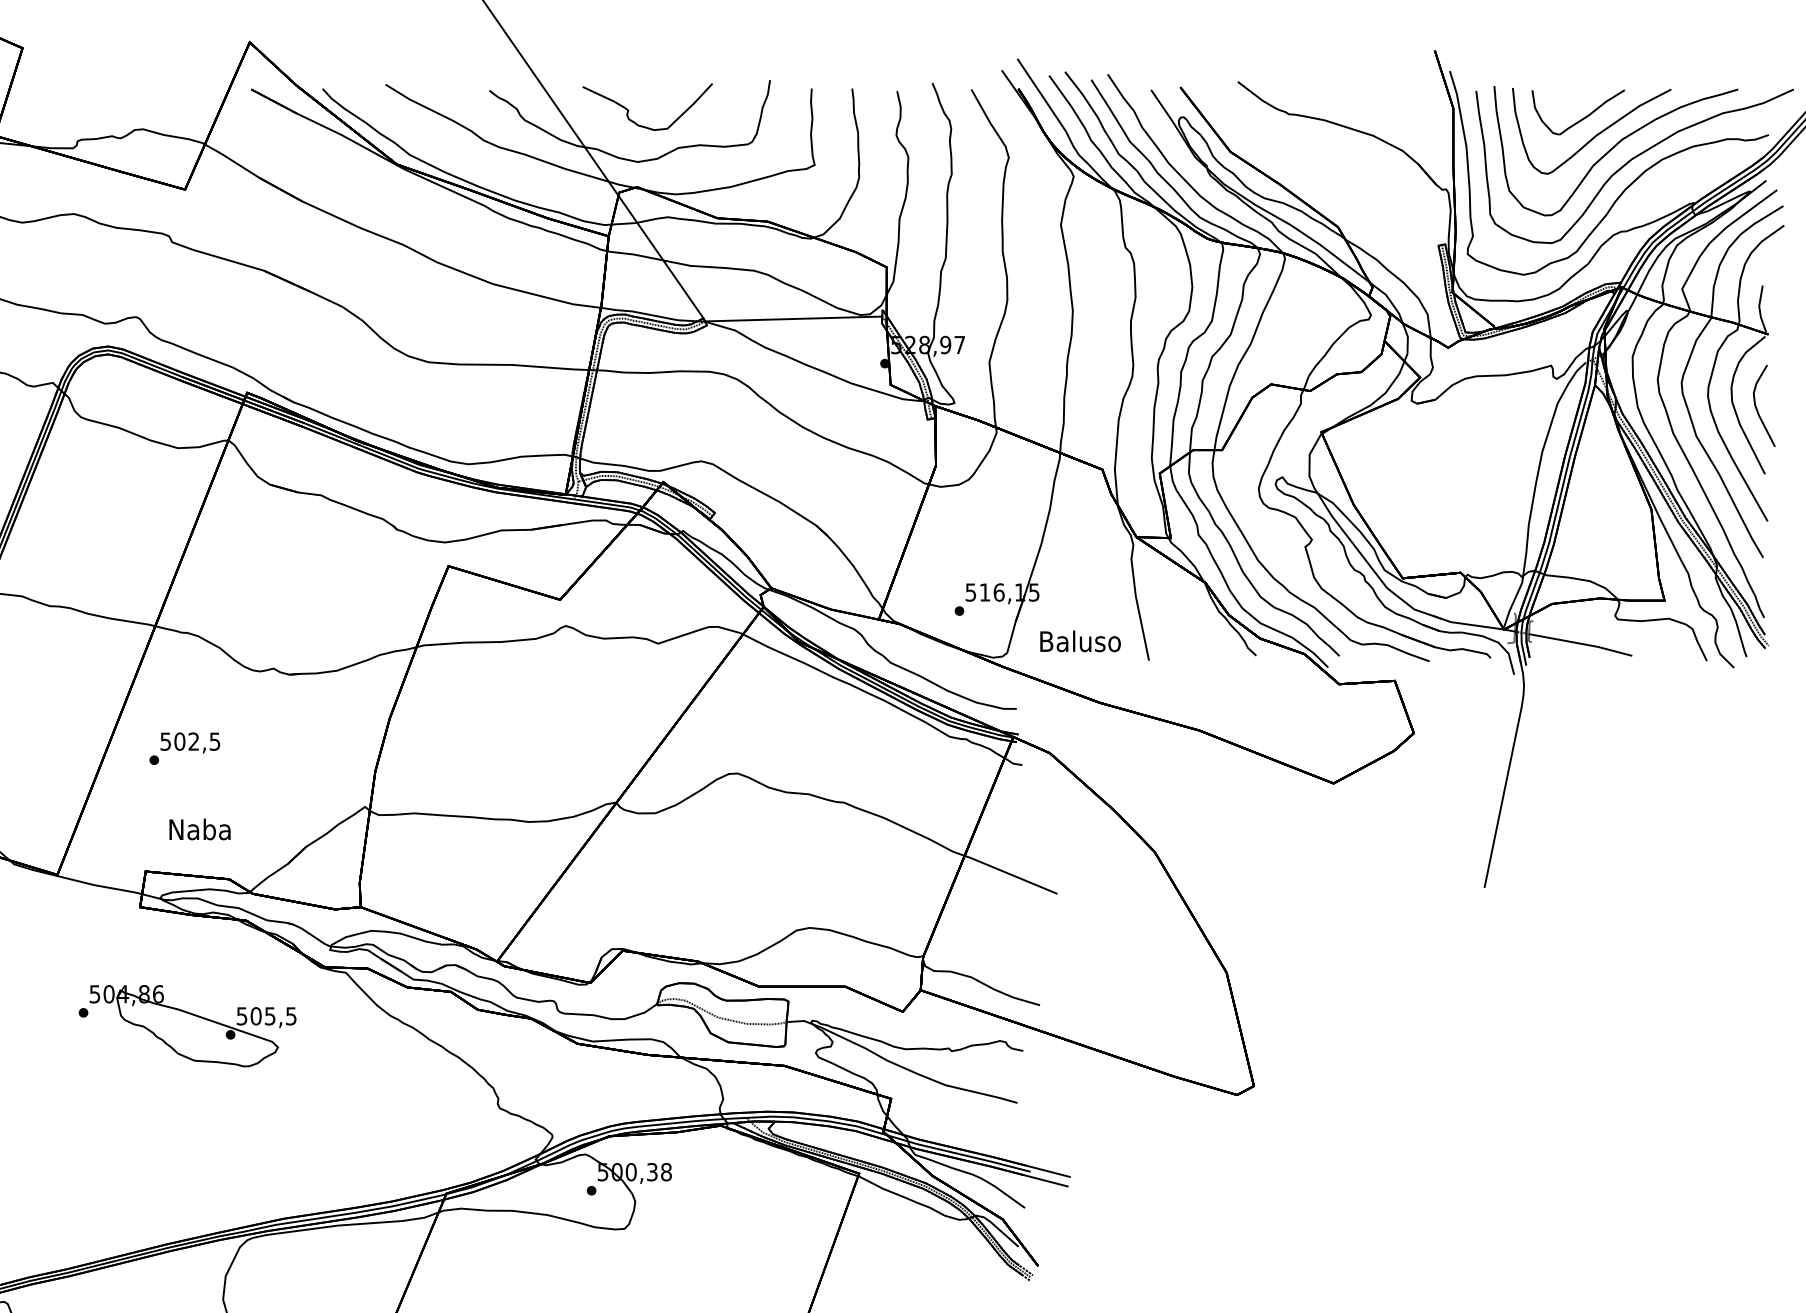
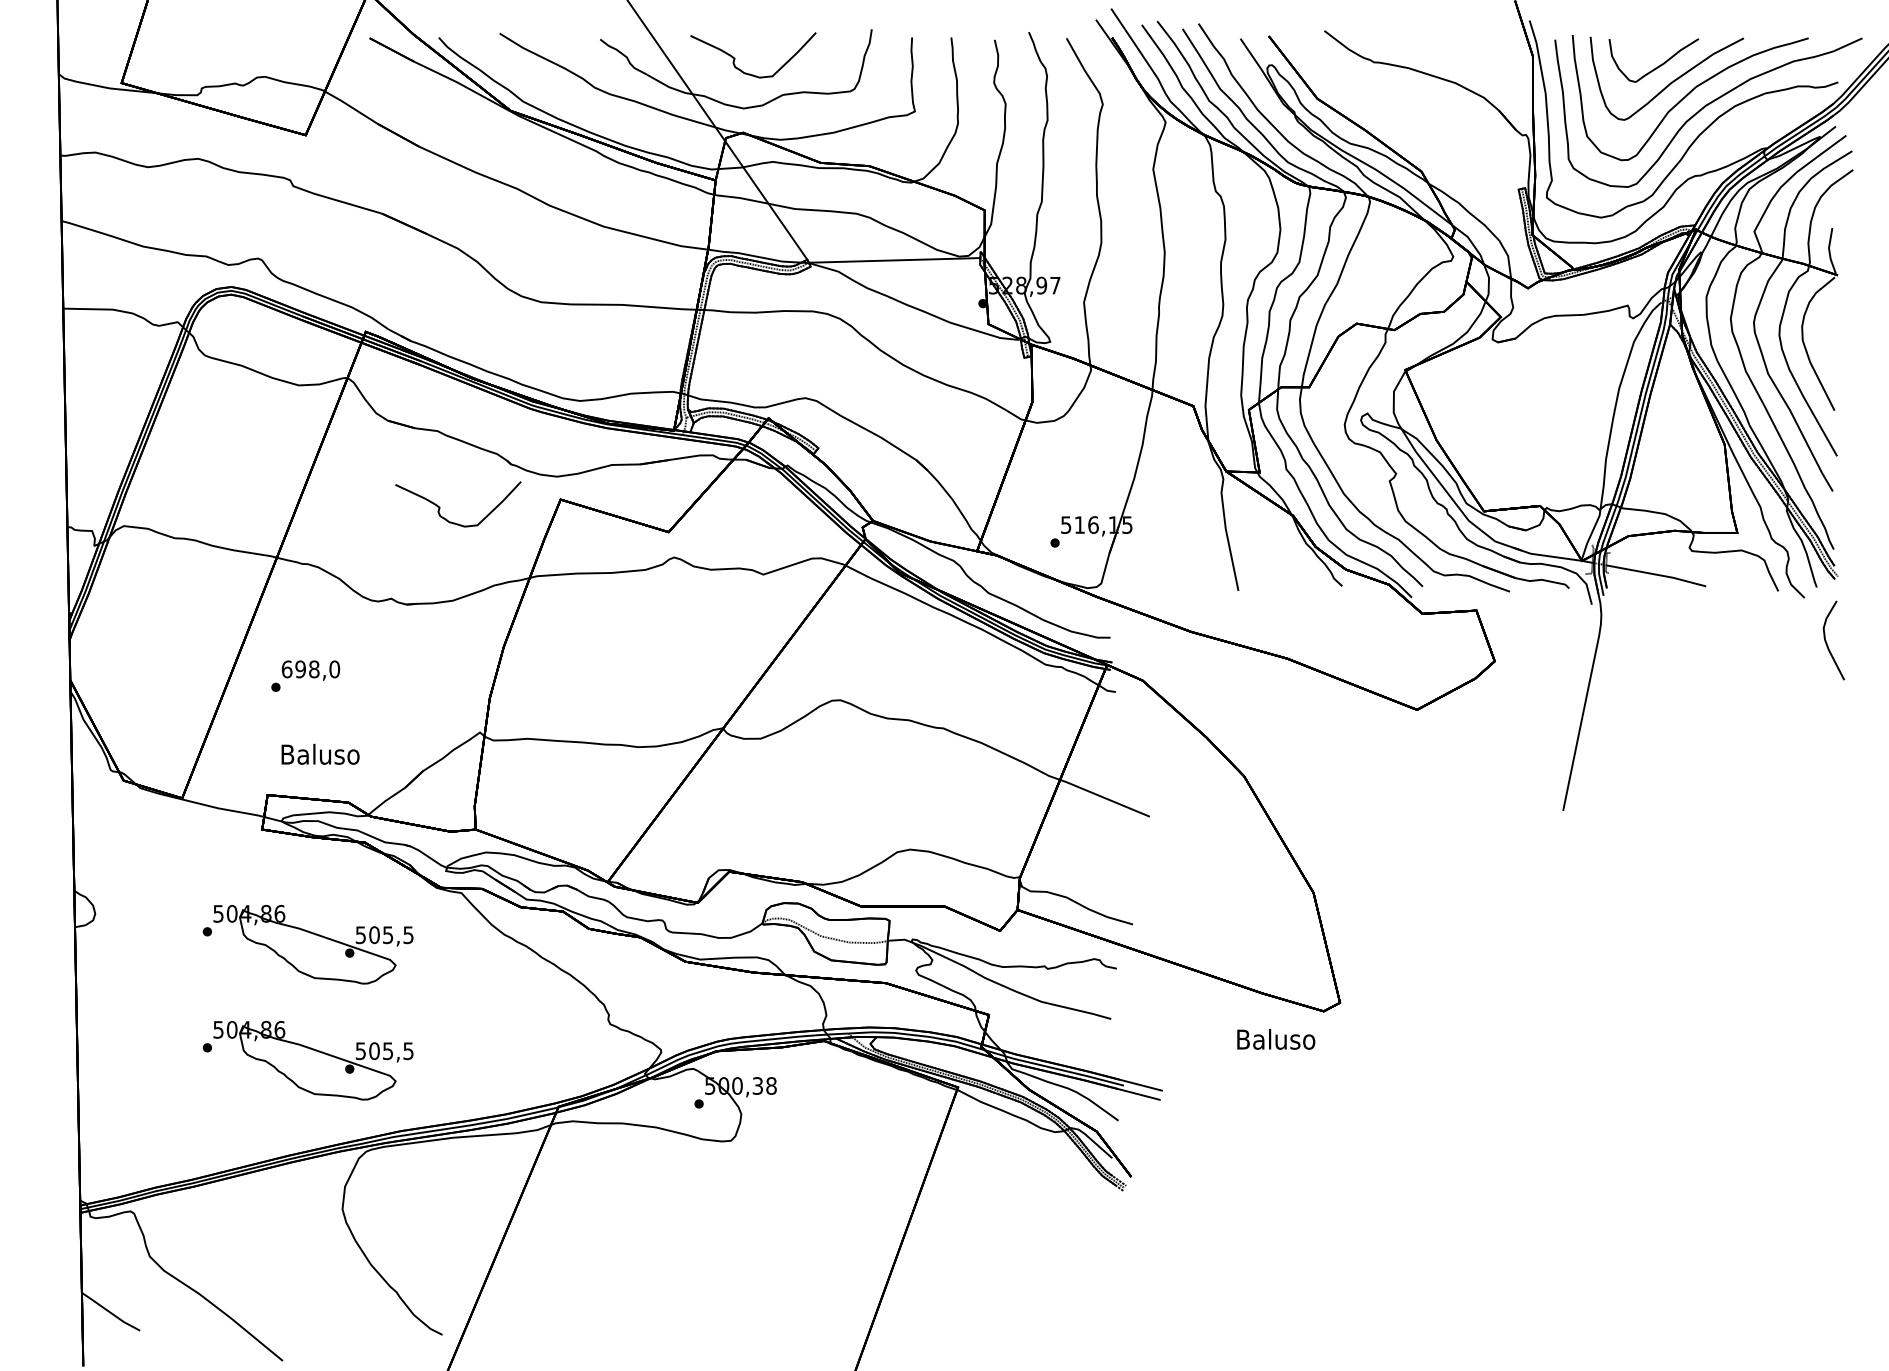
part: (1757, 409) -> (1827, 643), moved
part: (324, 574) -> (440, 507), added
text: (1080, 640) -> (1276, 1038), moved
text: (190, 741) -> (310, 669), 502,5 -> 698,0
text: (200, 828) -> (320, 753), Naba -> Baluso
part: (186, 1145) -> (307, 1060), added

